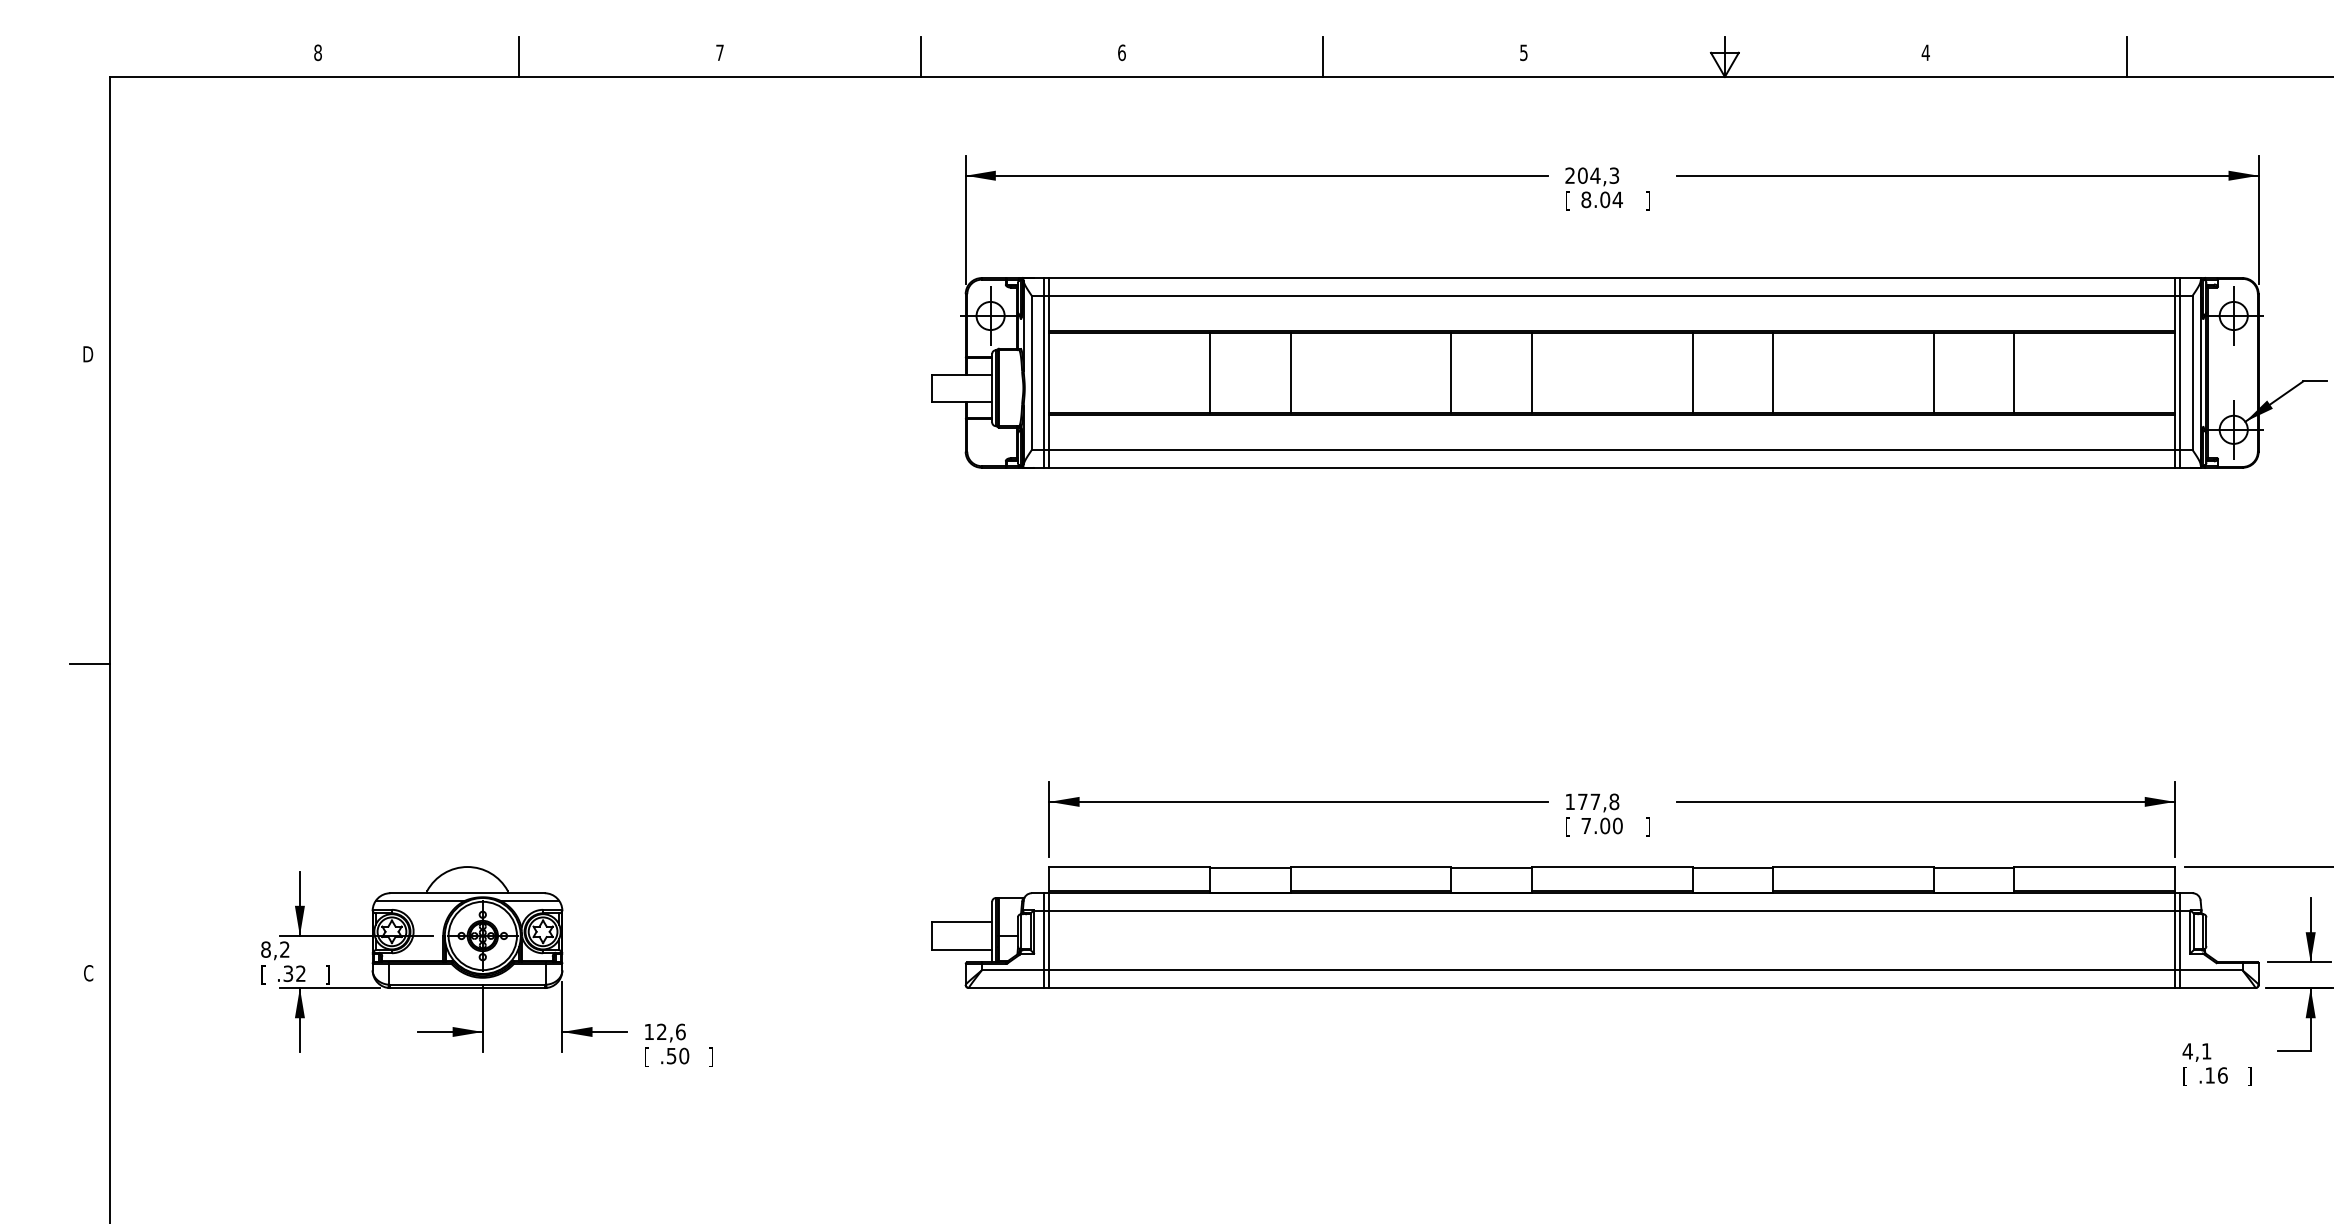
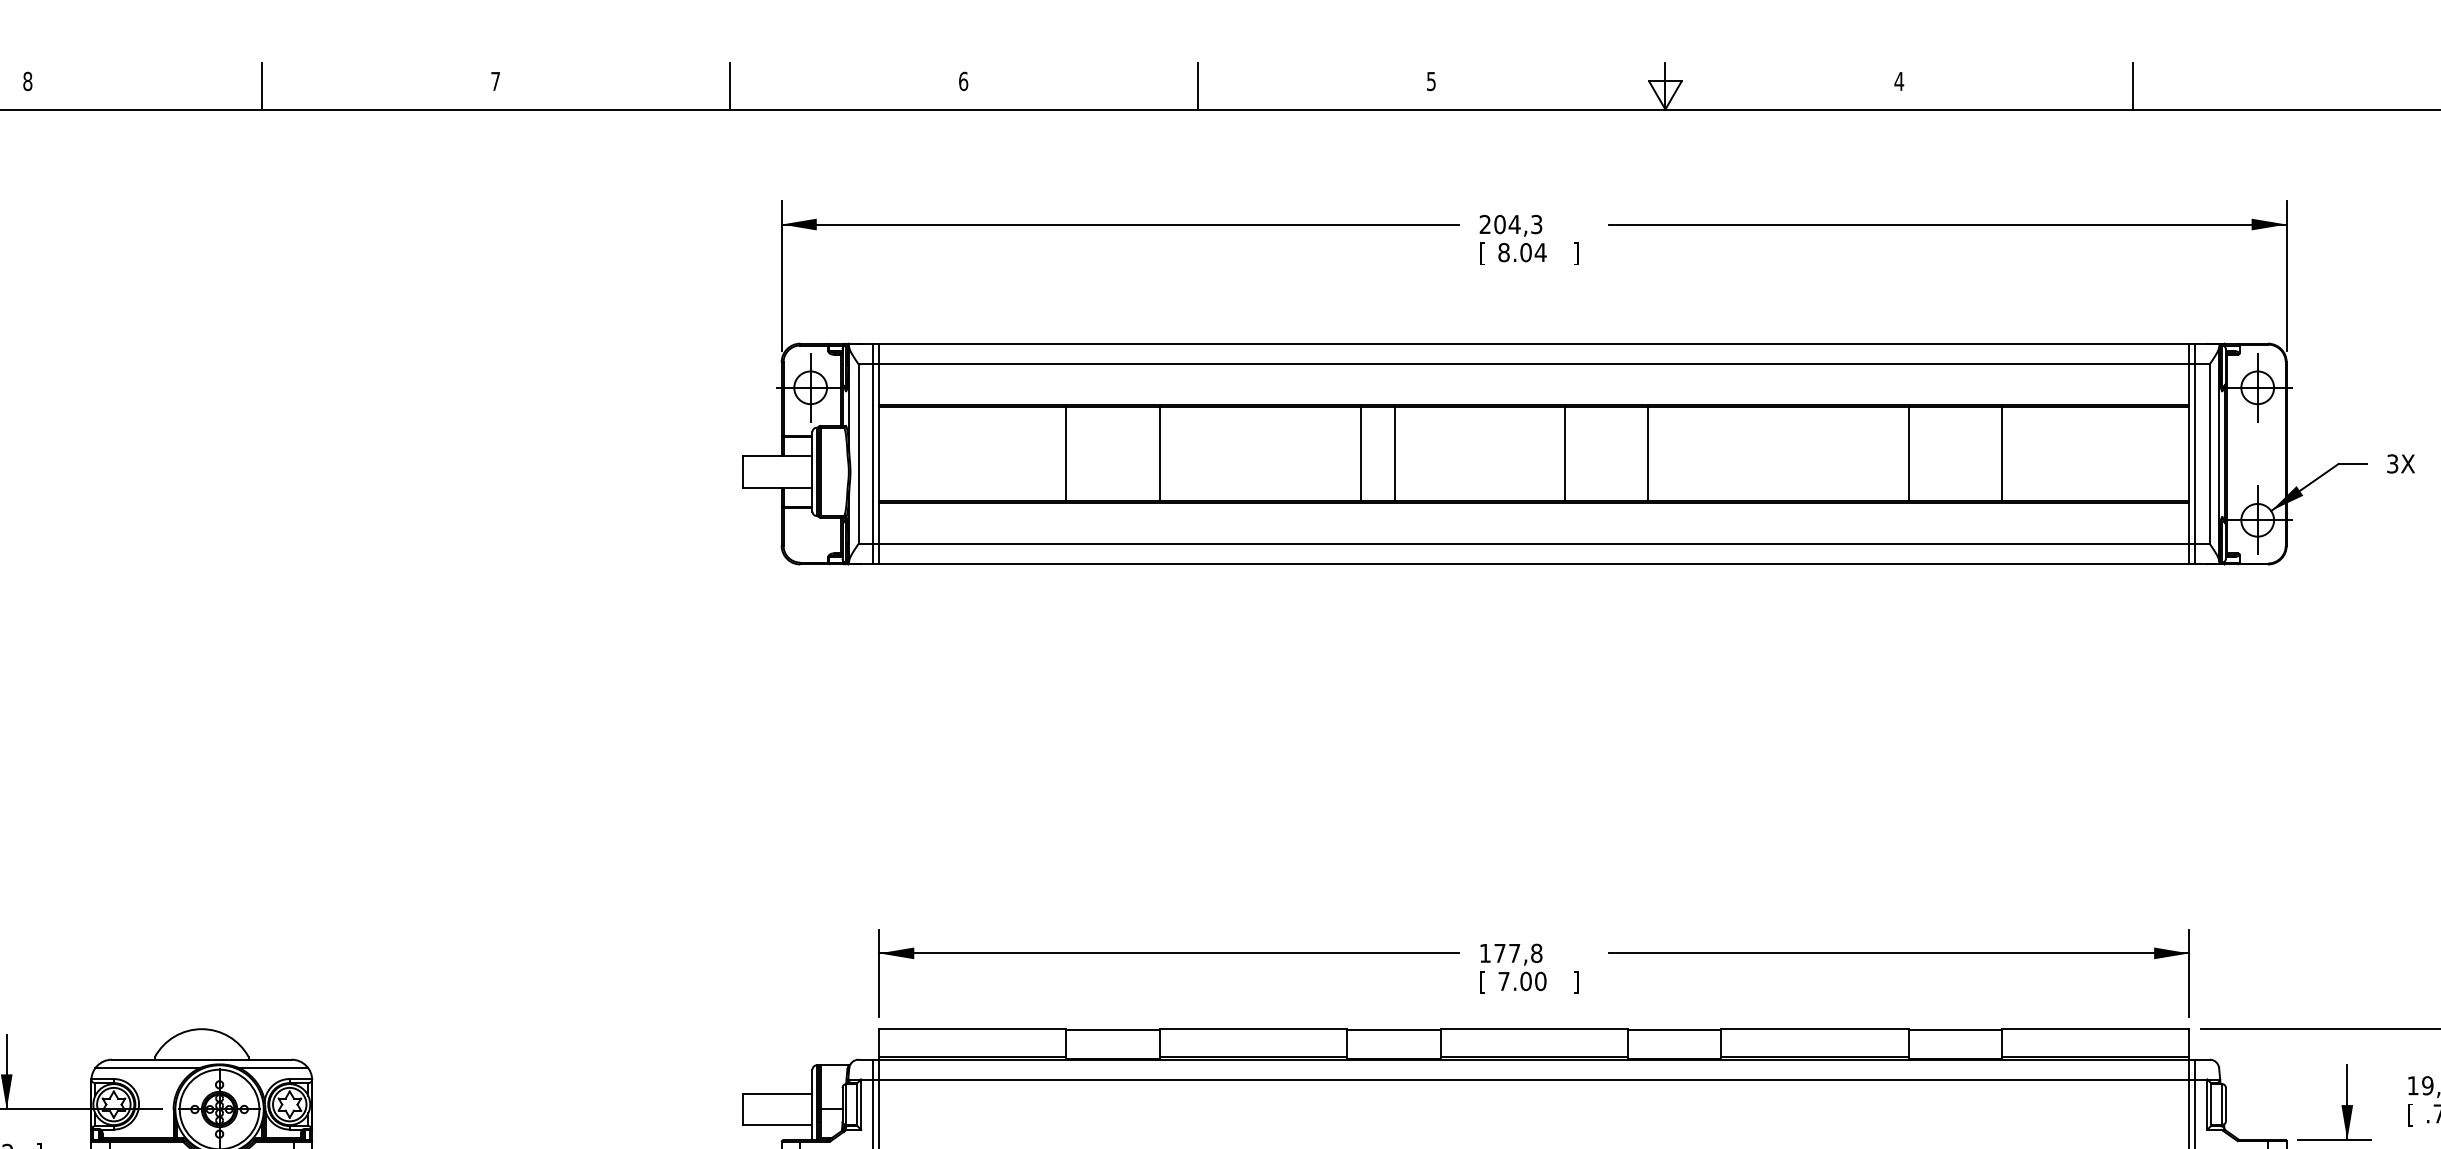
line: (1451, 372) -> (1394, 453), moved
line: (1531, 372) -> (1361, 453), moved
line: (1692, 372) -> (1564, 453), moved
line: (1772, 372) -> (1647, 453), moved

